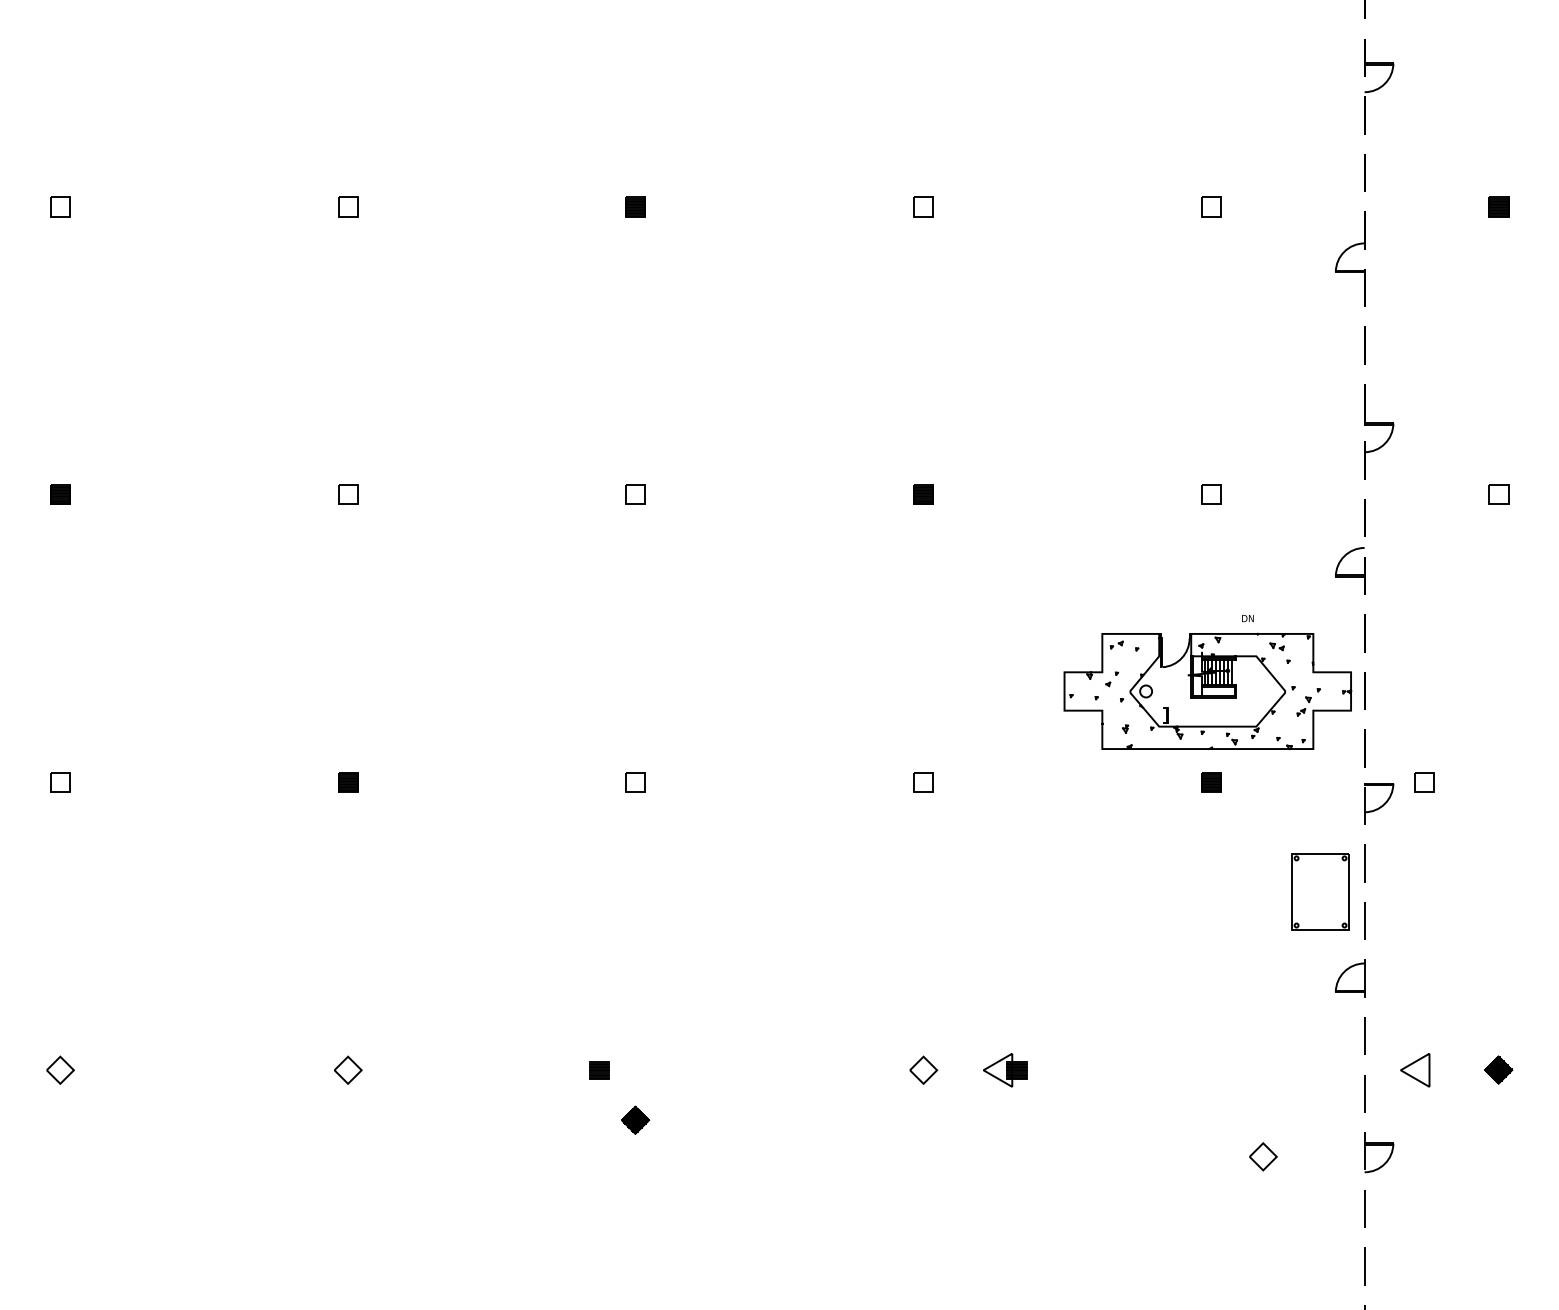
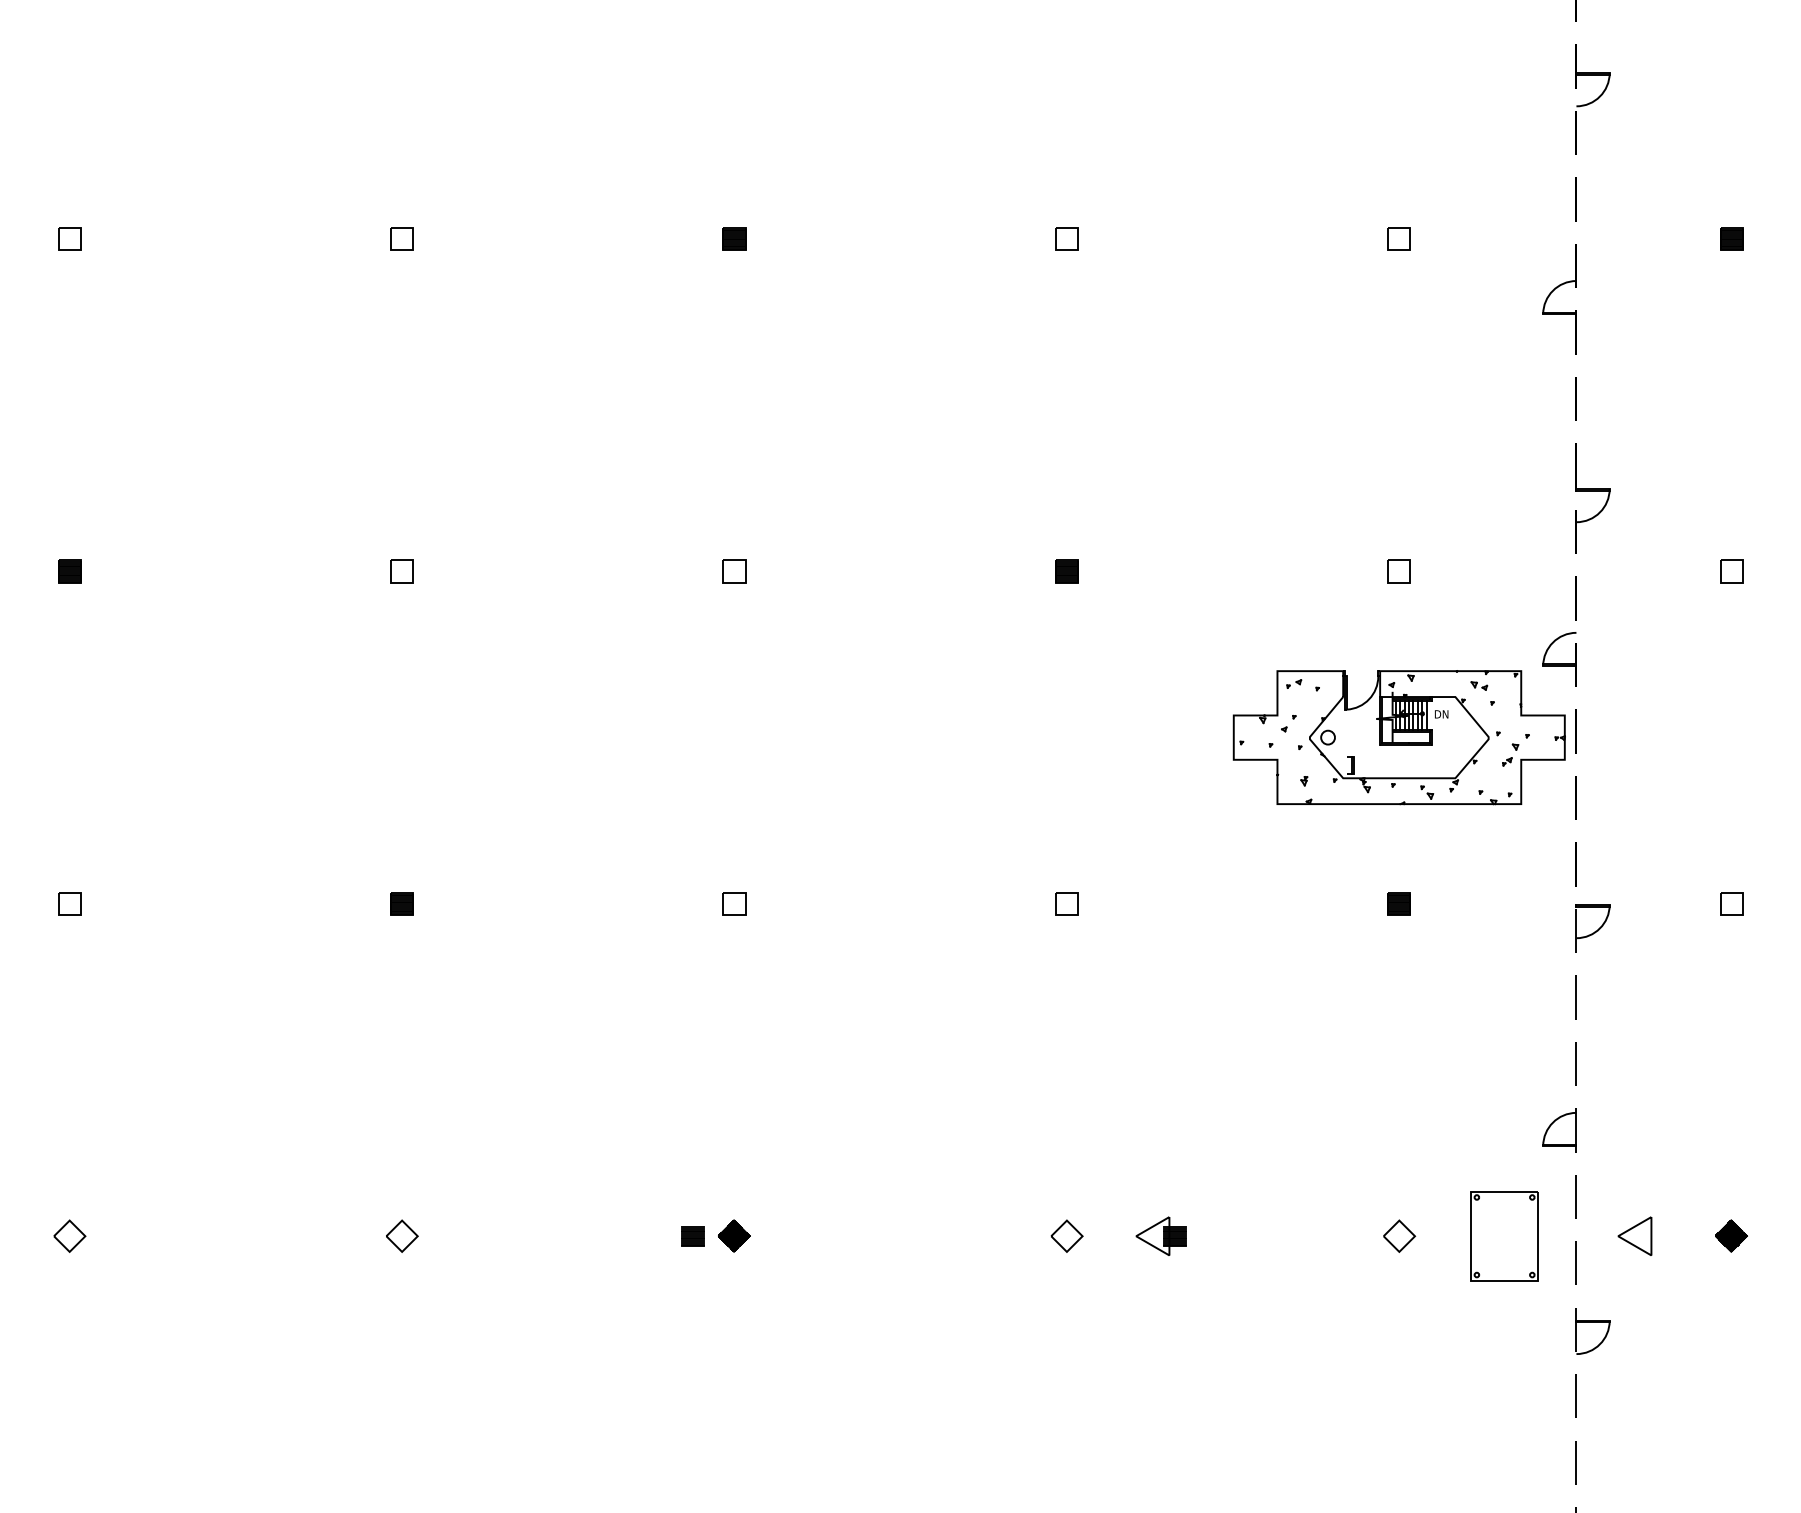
part: (1207, 691) -> (1398, 737), moved
part: (1424, 782) -> (1731, 903), moved
part: (1320, 892) -> (1504, 1236), moved
part: (635, 1119) -> (734, 1235), moved
part: (1263, 1156) -> (1399, 1235), moved

